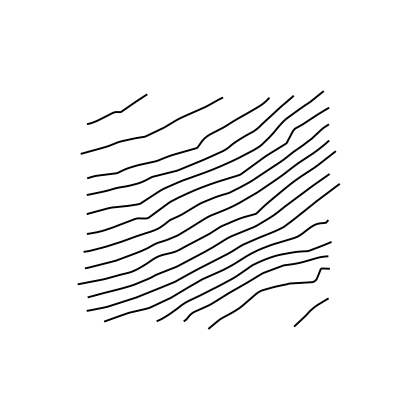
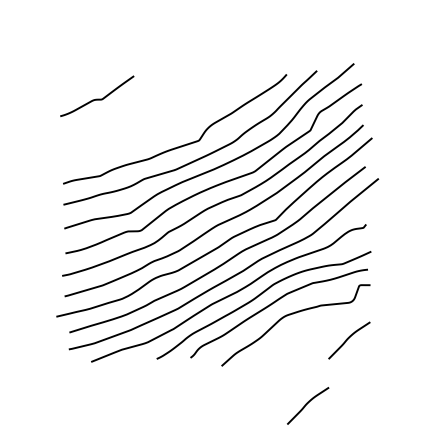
curve: (153, 131) -> (143, 122), removed
curve: (275, 362) -> (307, 404), added

